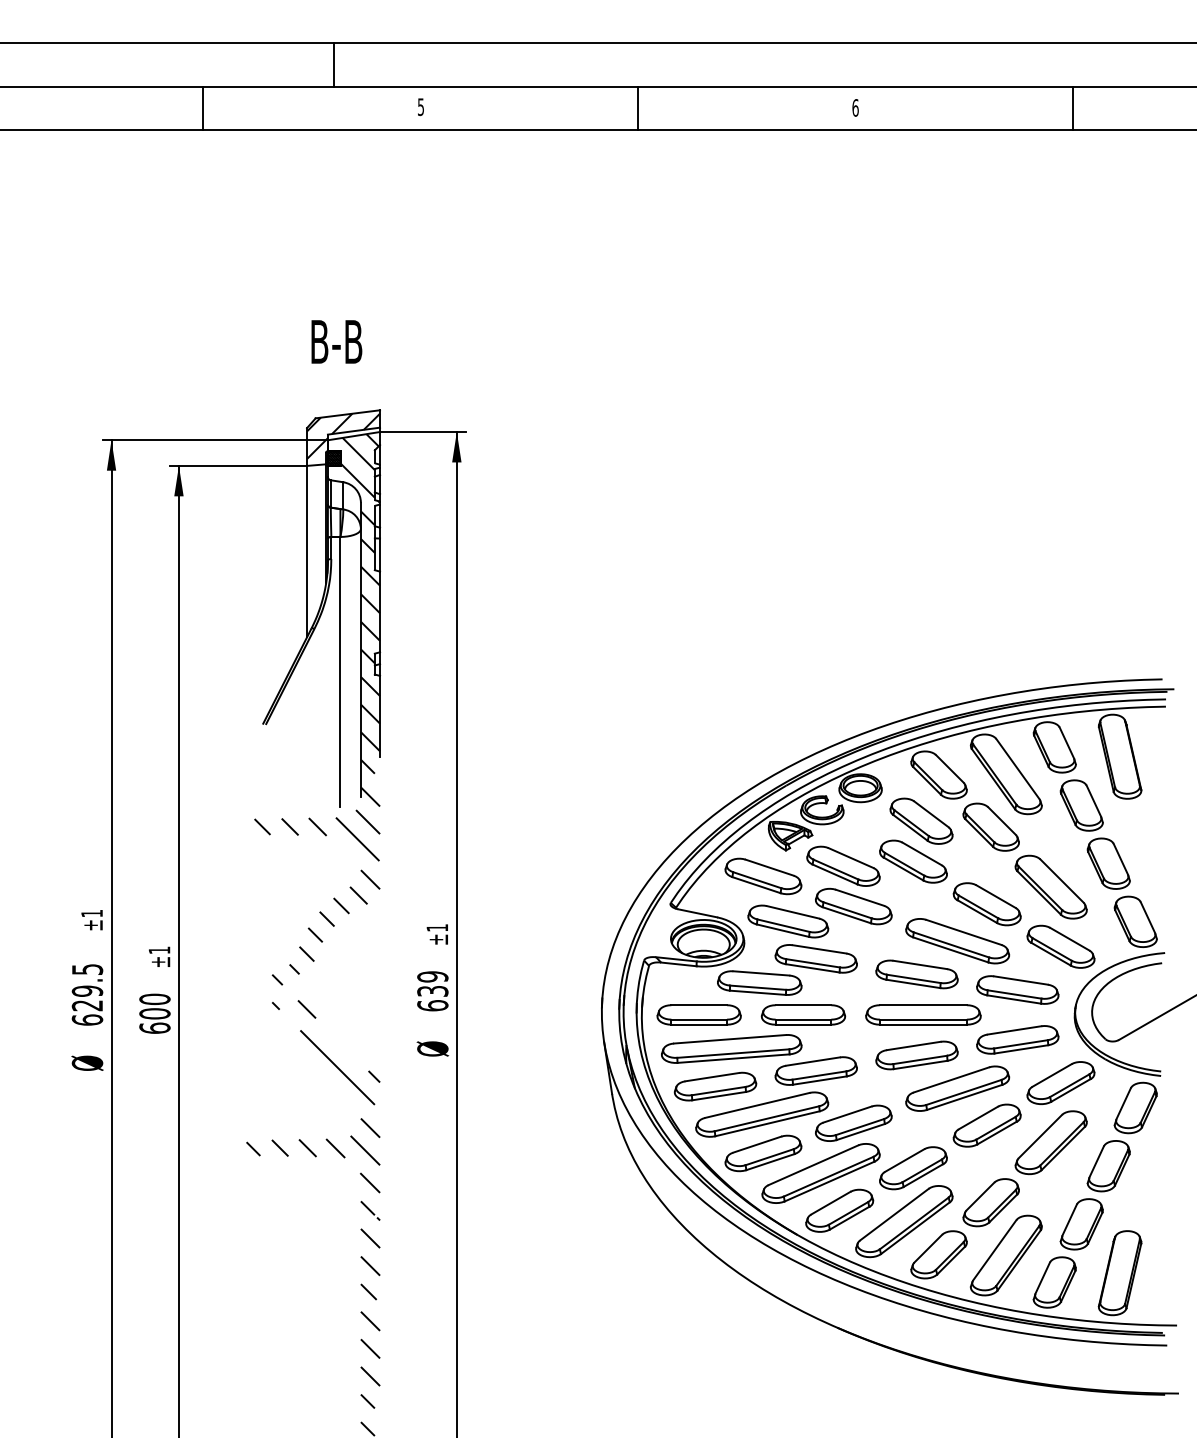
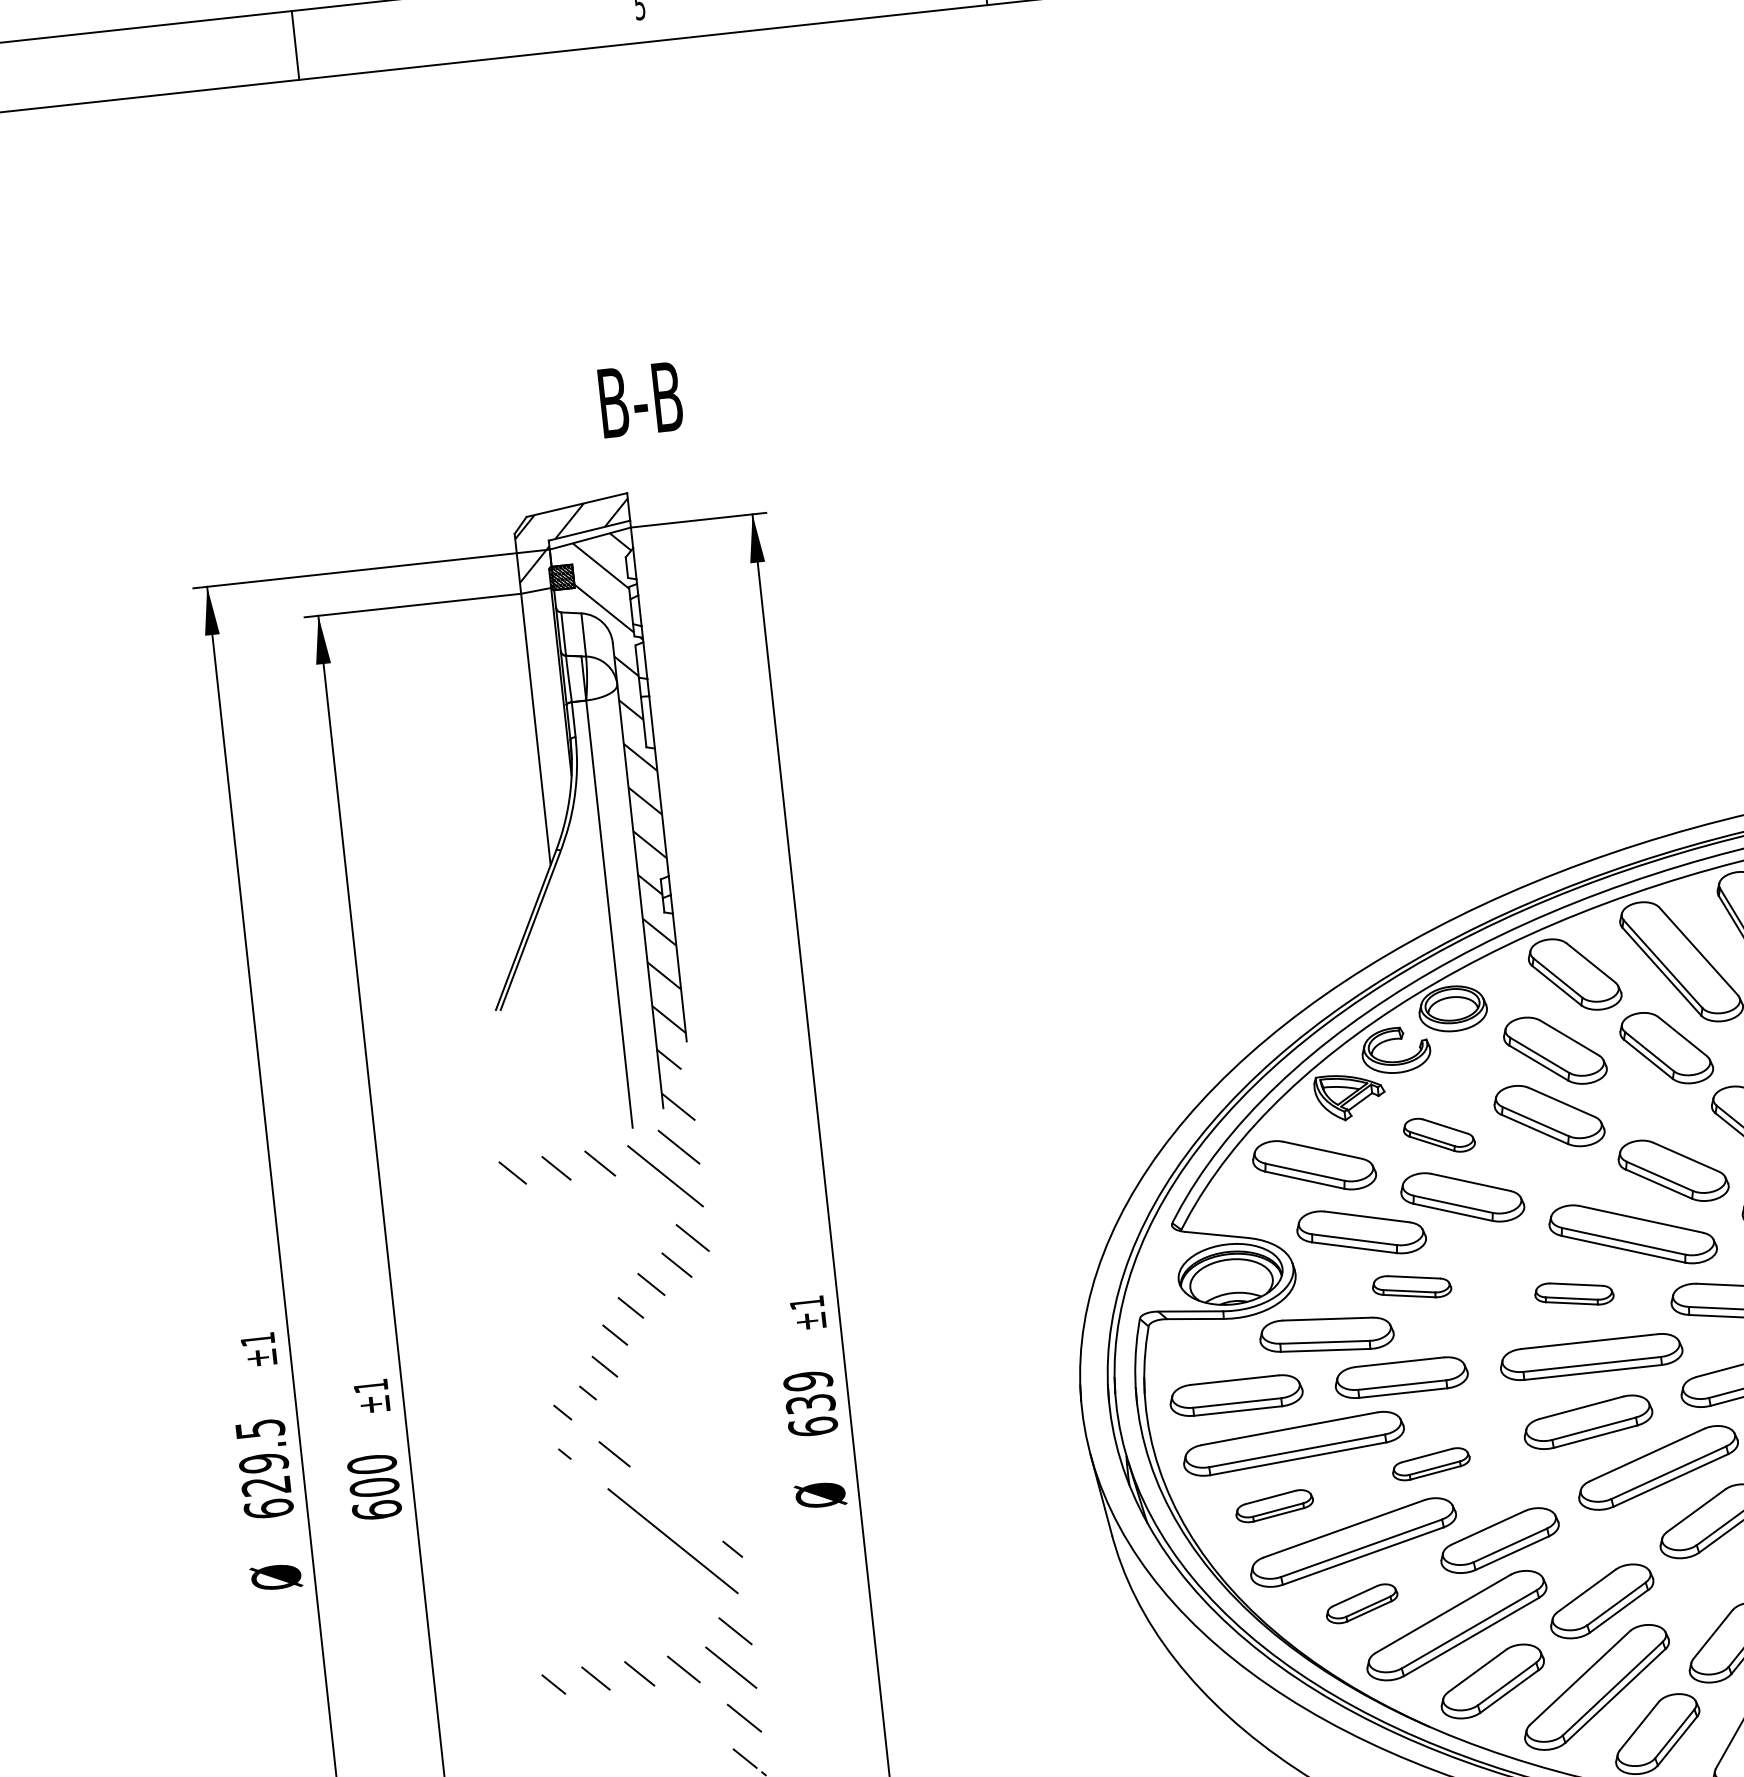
text: (336, 341) -> (640, 399), moved
part: (843, 865) -> (1439, 1134), size x0.6
part: (815, 958) -> (1410, 1286), size x0.6
part: (916, 974) -> (1573, 1294), size x0.6
part: (815, 1070) -> (1430, 1463), size x0.6
part: (715, 1086) -> (1274, 1506), size x0.6
part: (763, 1153) -> (1362, 1603), size x0.6

